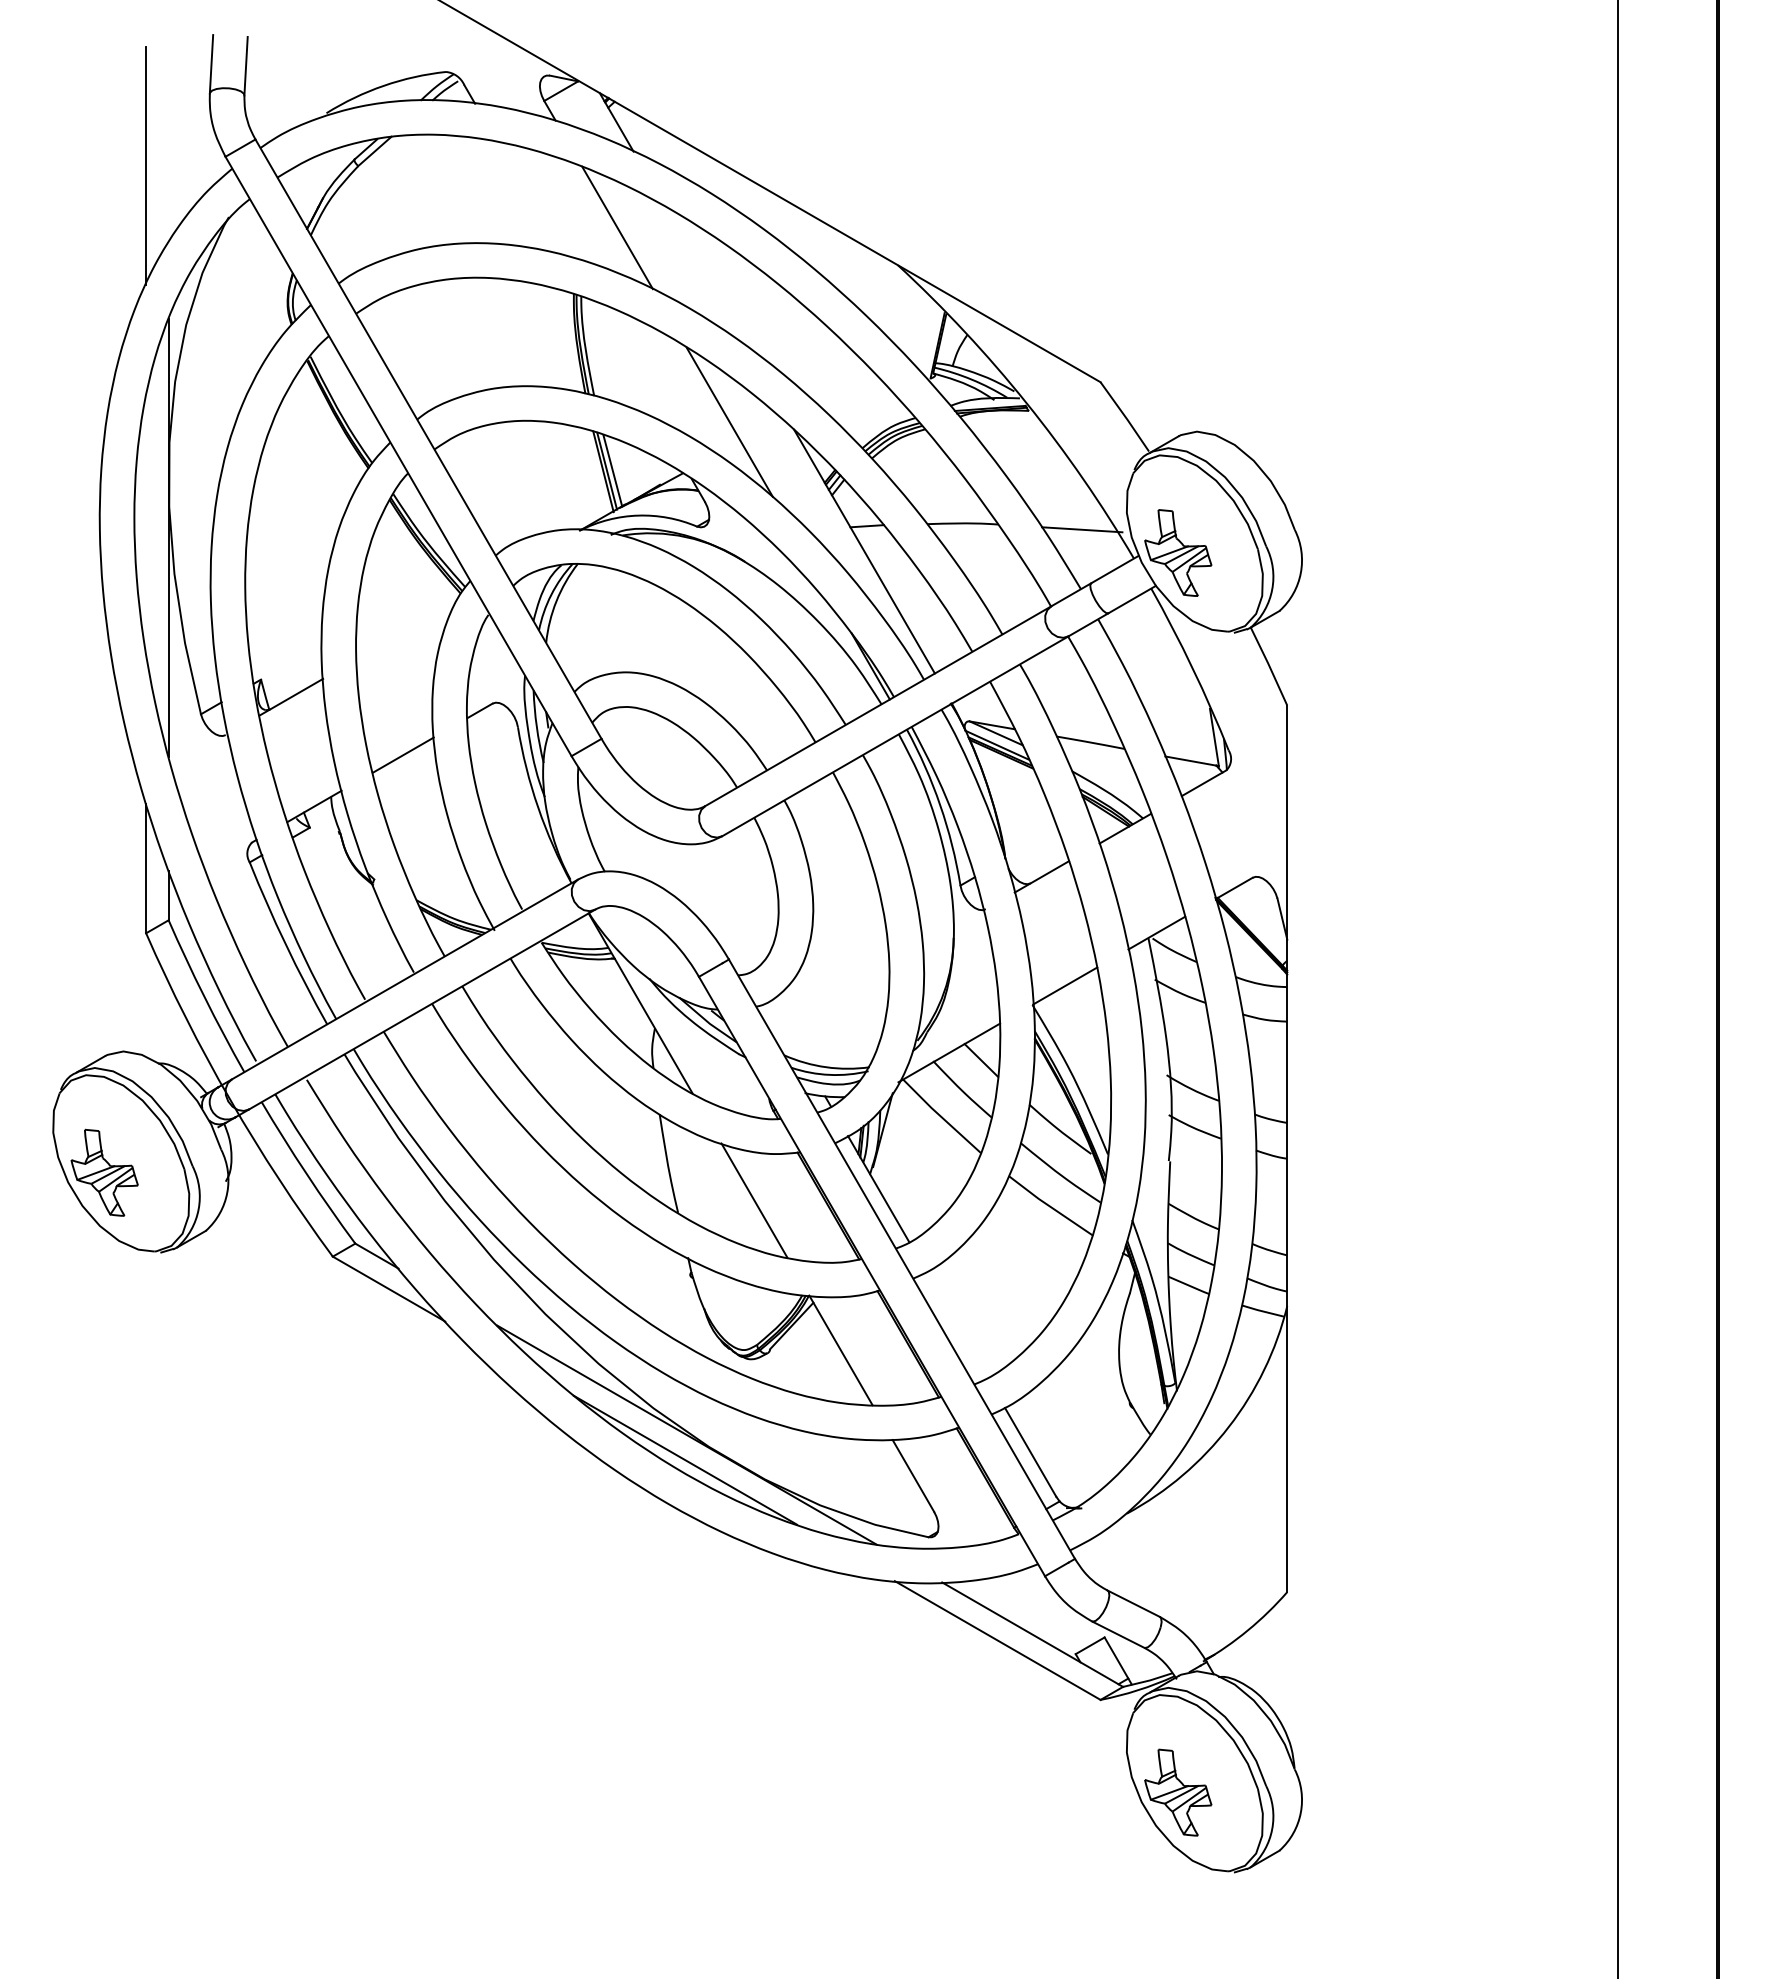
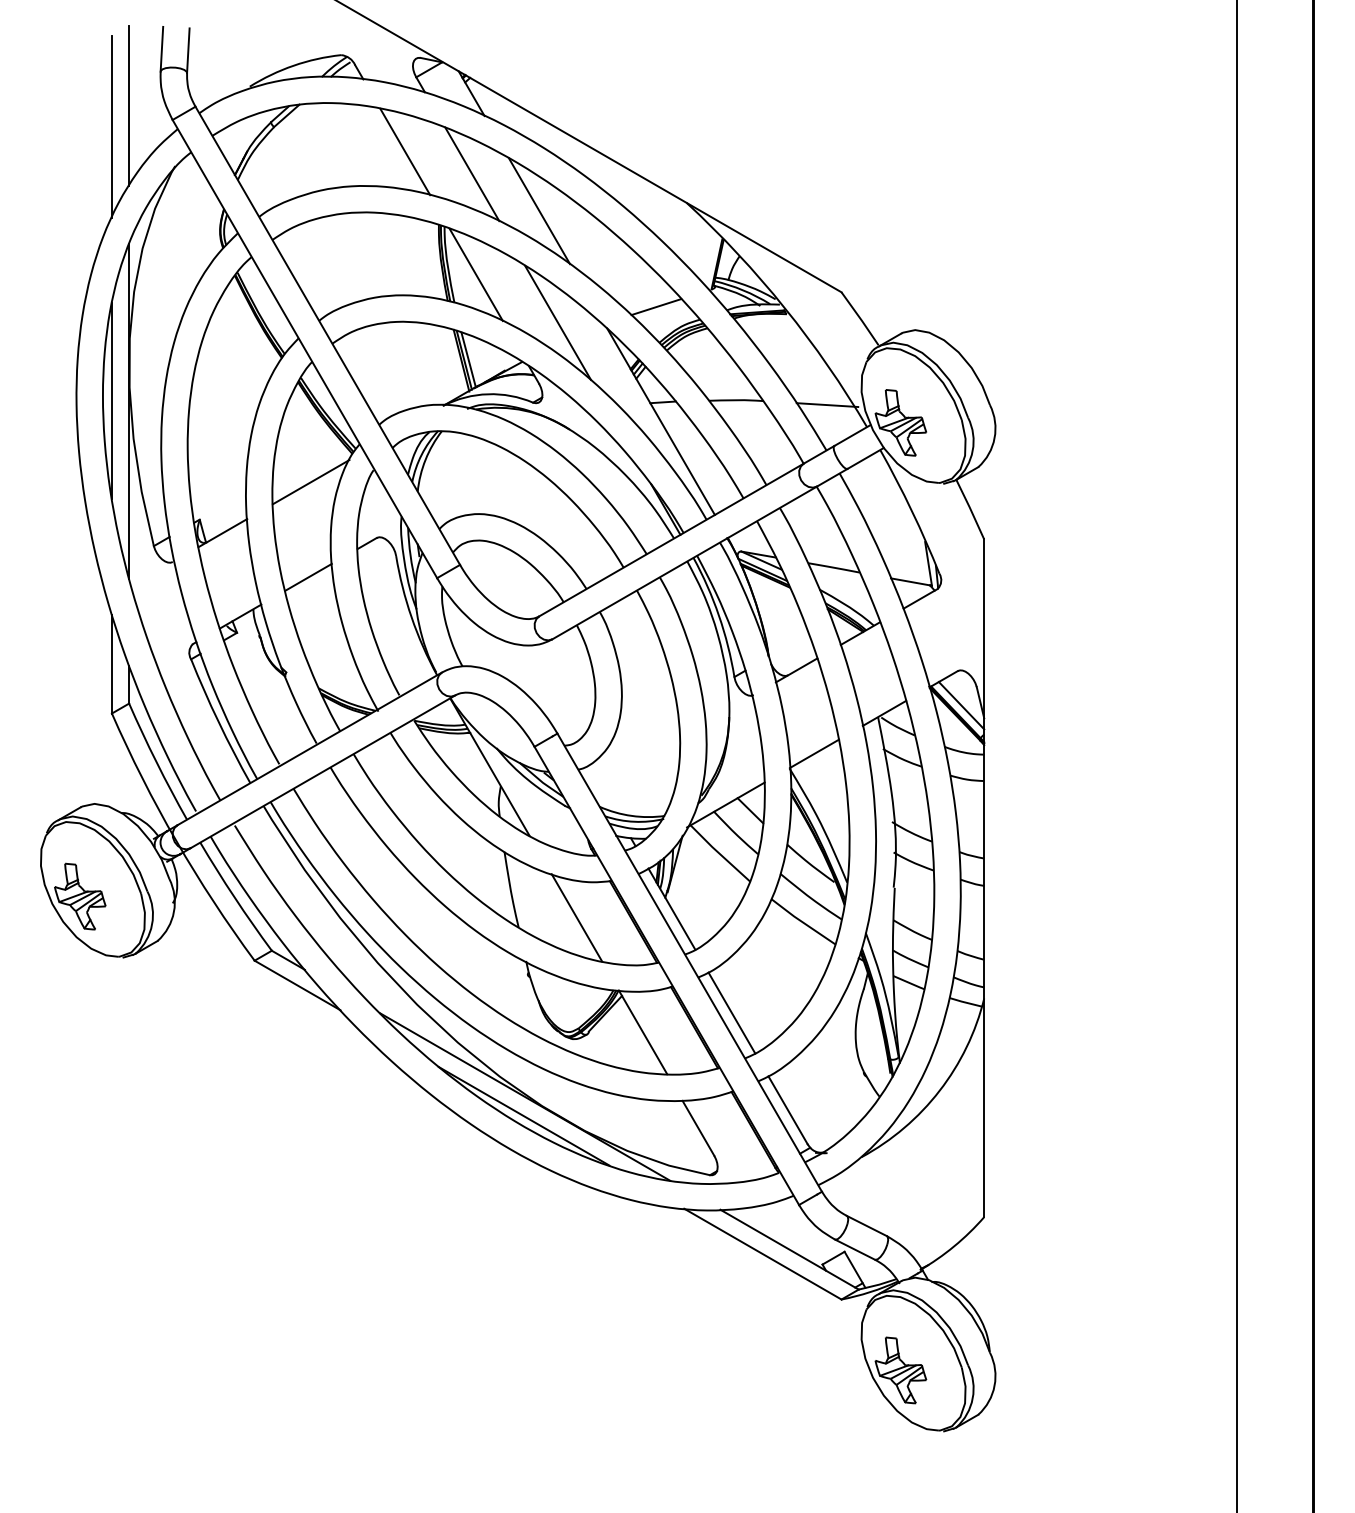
line: (168, 137) -> (129, 105), added
line: (529, 198) -> (404, 151), added
line: (705, 276) -> (539, 211), added
line: (622, 359) -> (476, 274), added
line: (858, 401) -> (656, 307), added
line: (146, 524) -> (112, 401), added
line: (406, 630) -> (310, 482), added
line: (1257, 922) -> (961, 705), added
line: (956, 1325) -> (731, 1013), added

